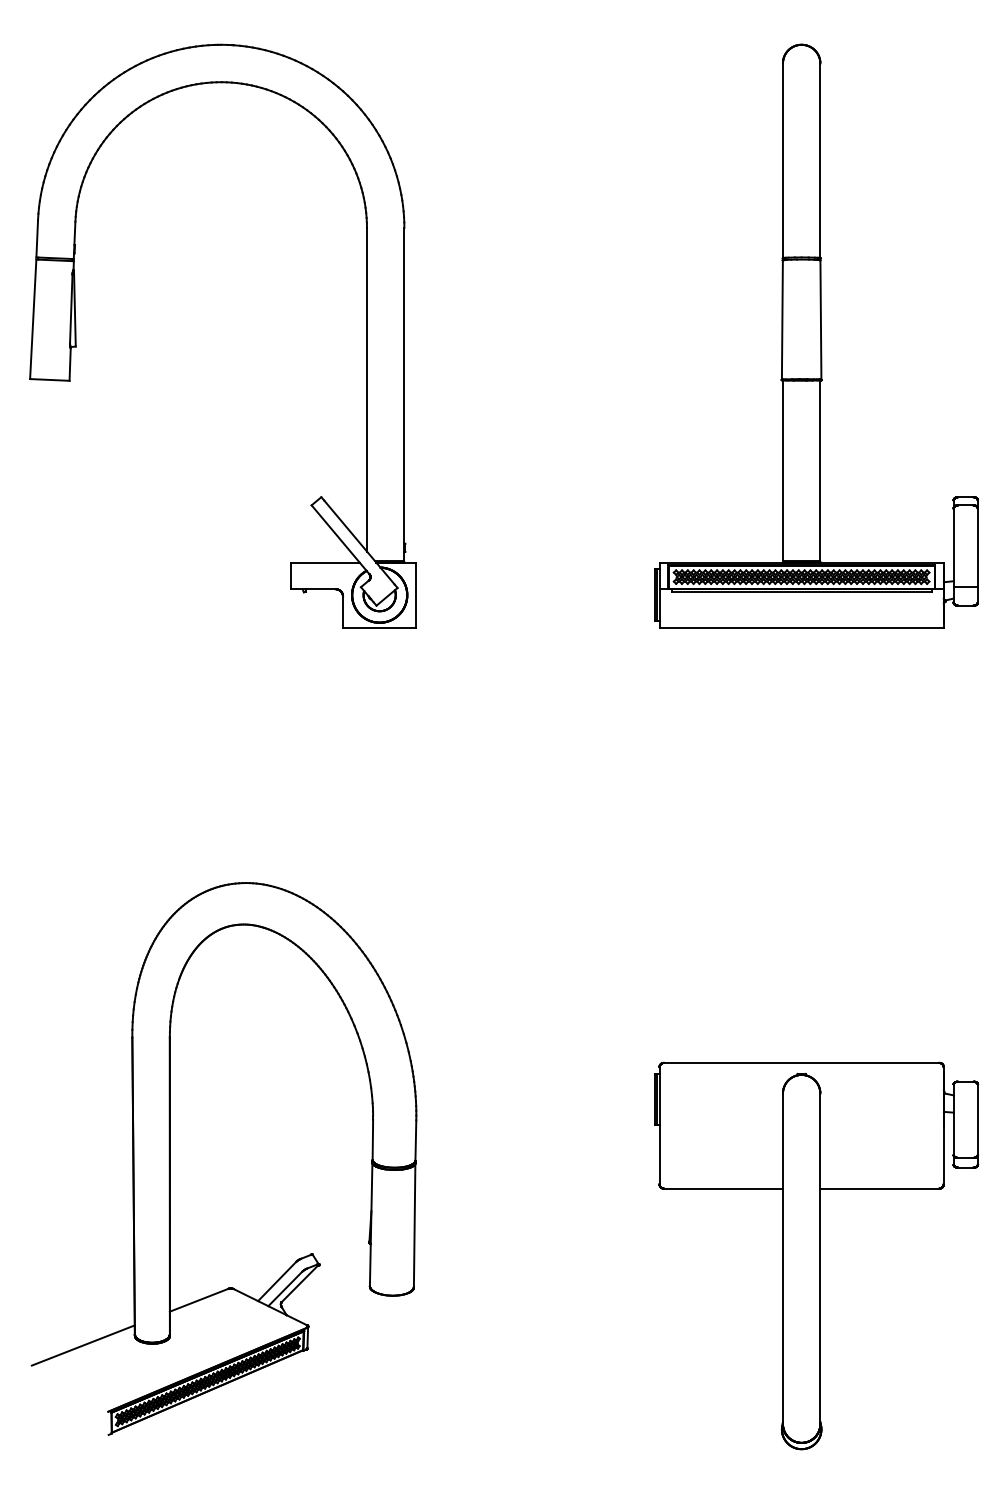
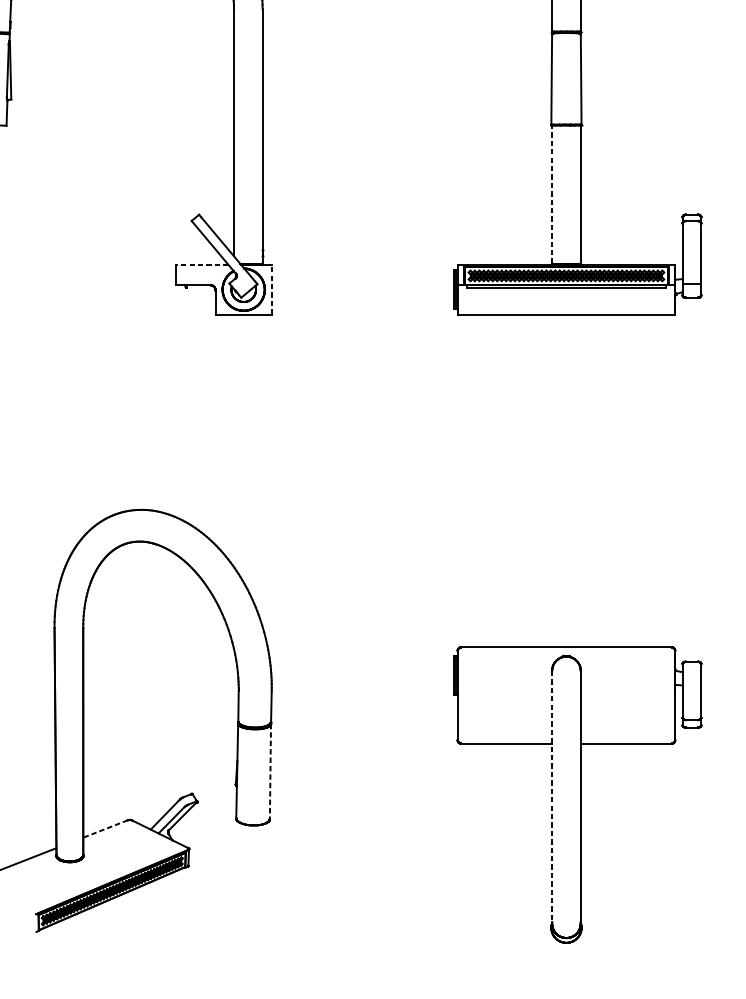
line: (782, 470) -> (551, 194), solid -> dashed
line: (325, 562) -> (202, 264), solid -> dashed
line: (416, 594) -> (271, 289), solid -> dashed
line: (414, 1225) -> (270, 771), solid -> dashed
line: (782, 1259) -> (551, 797), solid -> dashed
line: (198, 1300) -> (105, 829), solid -> dashed

